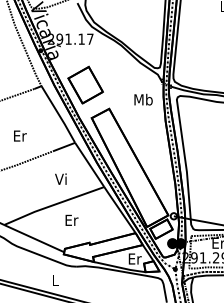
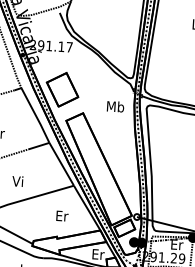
text: (60, 178) -> (17, 180), moved
text: (71, 219) -> (62, 215), moved

